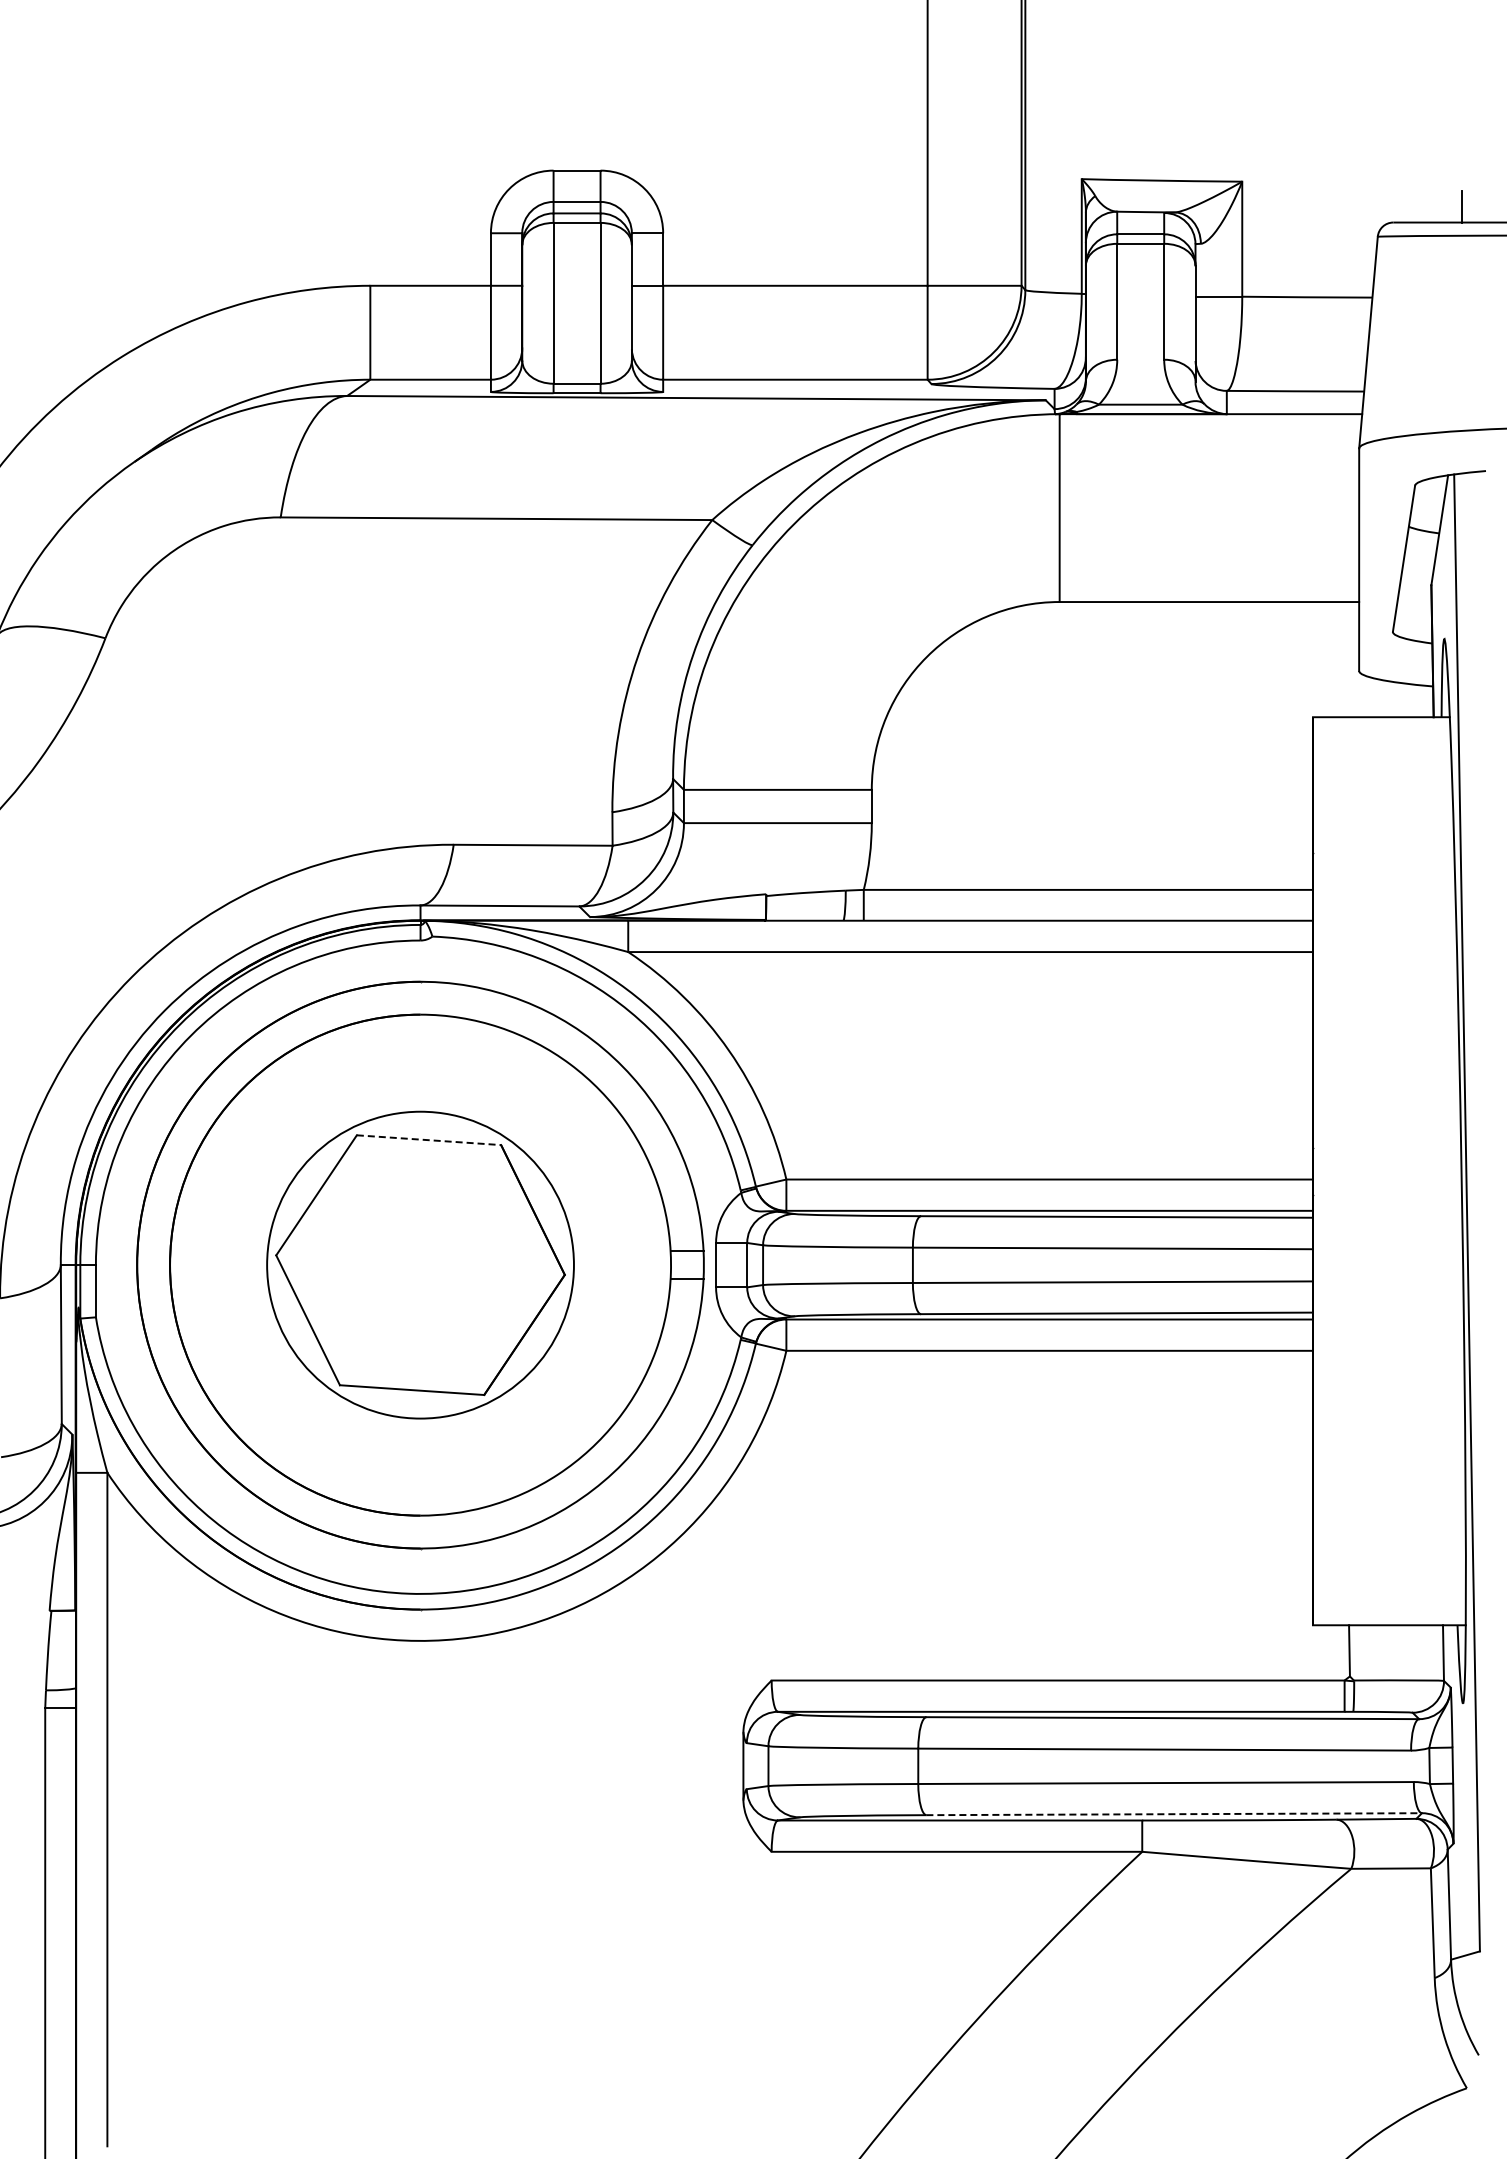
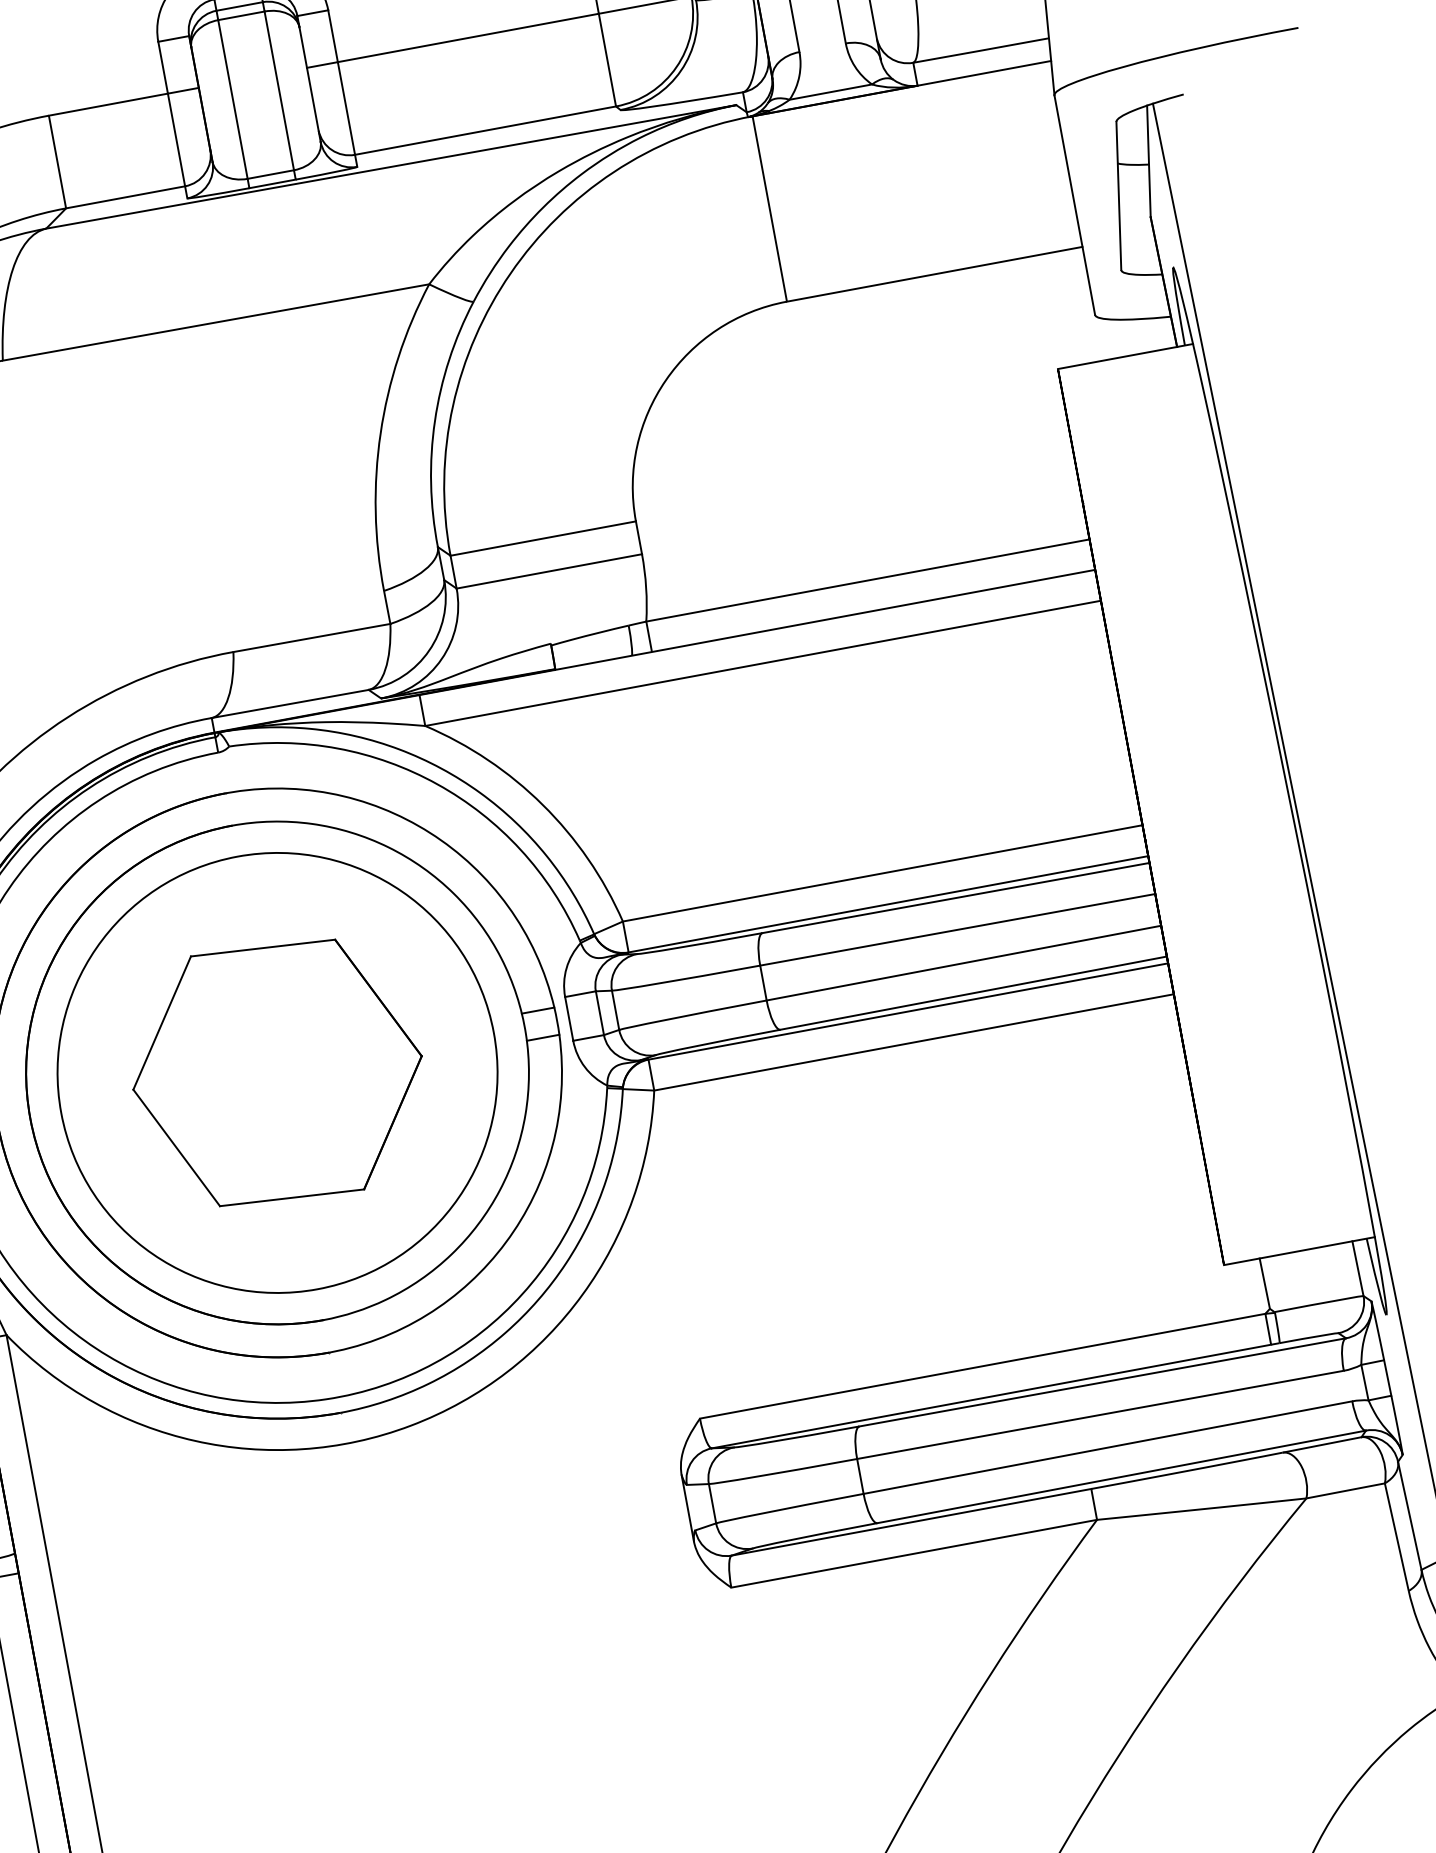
line: (429, 1140) -> (263, 948), dashed -> solid
circle: (420, 1264) -> (277, 1072), size x1.43
line: (1174, 1814) -> (1122, 1477), dashed -> solid

